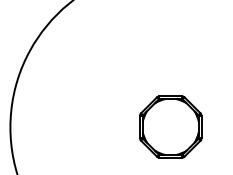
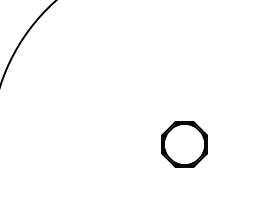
part: (170, 126) -> (184, 143), size x0.6

